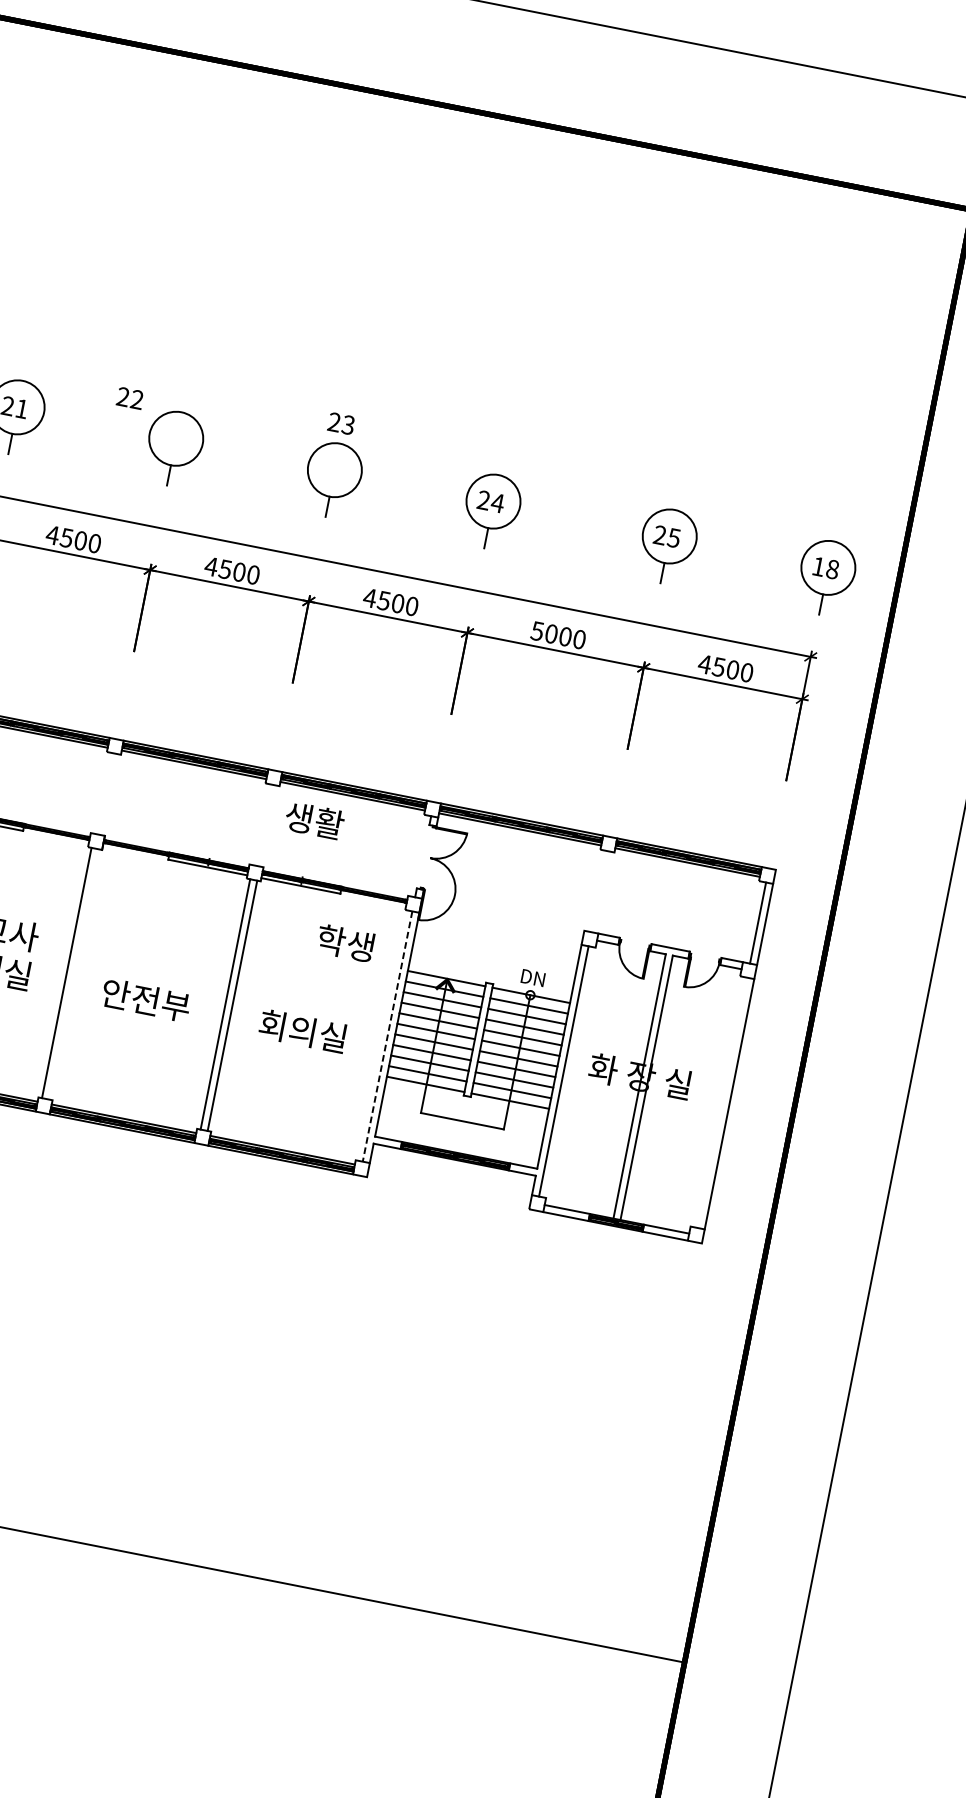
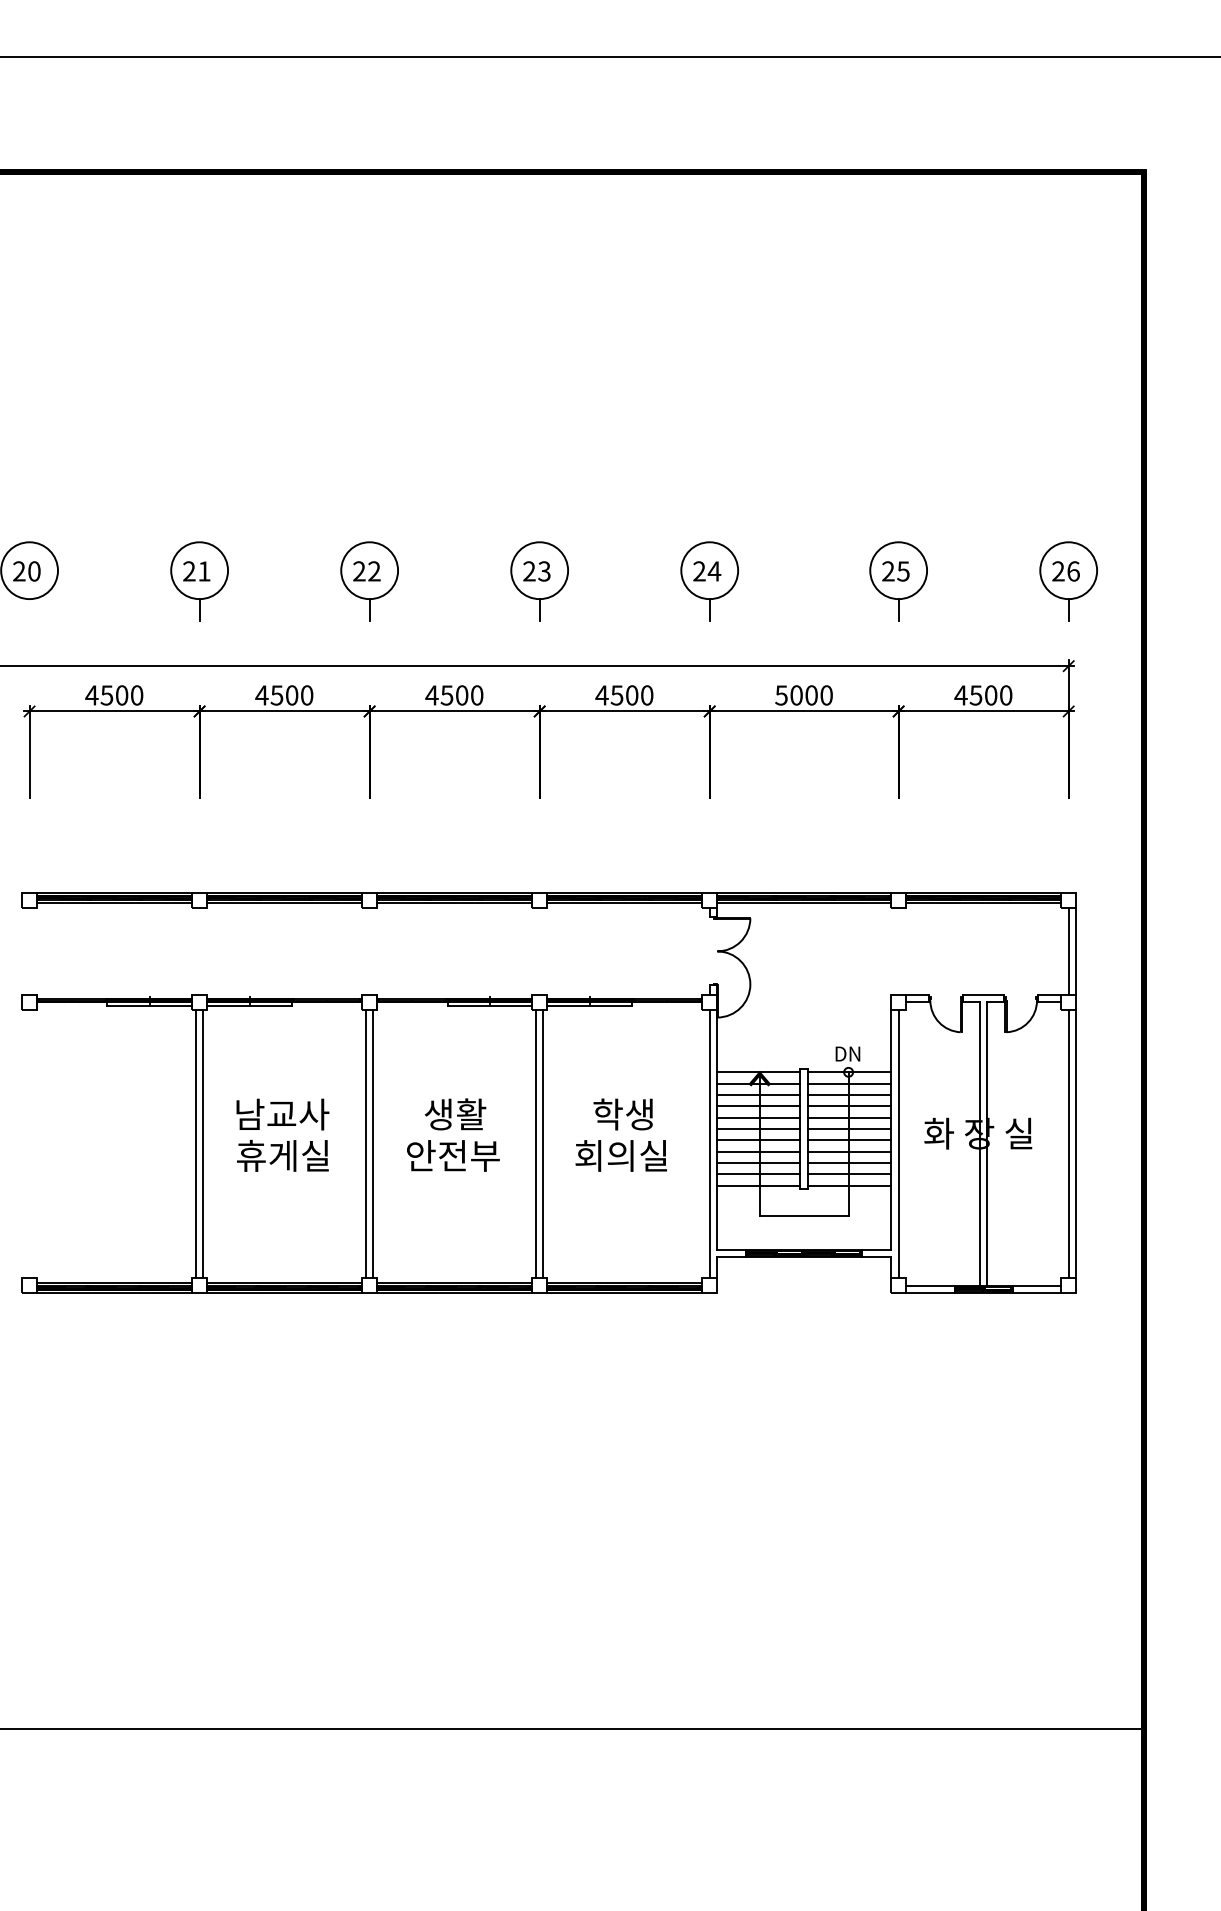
text: (129, 398) -> (366, 571), moved
text: (340, 423) -> (536, 571), moved
text: (825, 568) -> (1065, 571), 18 -> 26
text: (314, 820) -> (455, 1114), moved
text: (344, 943) -> (622, 1114), moved
line: (74, 973) -> (373, 1143), added
line: (387, 1036) -> (709, 1144), dashed -> solid
line: (722, 1102) -> (1068, 1143), added

